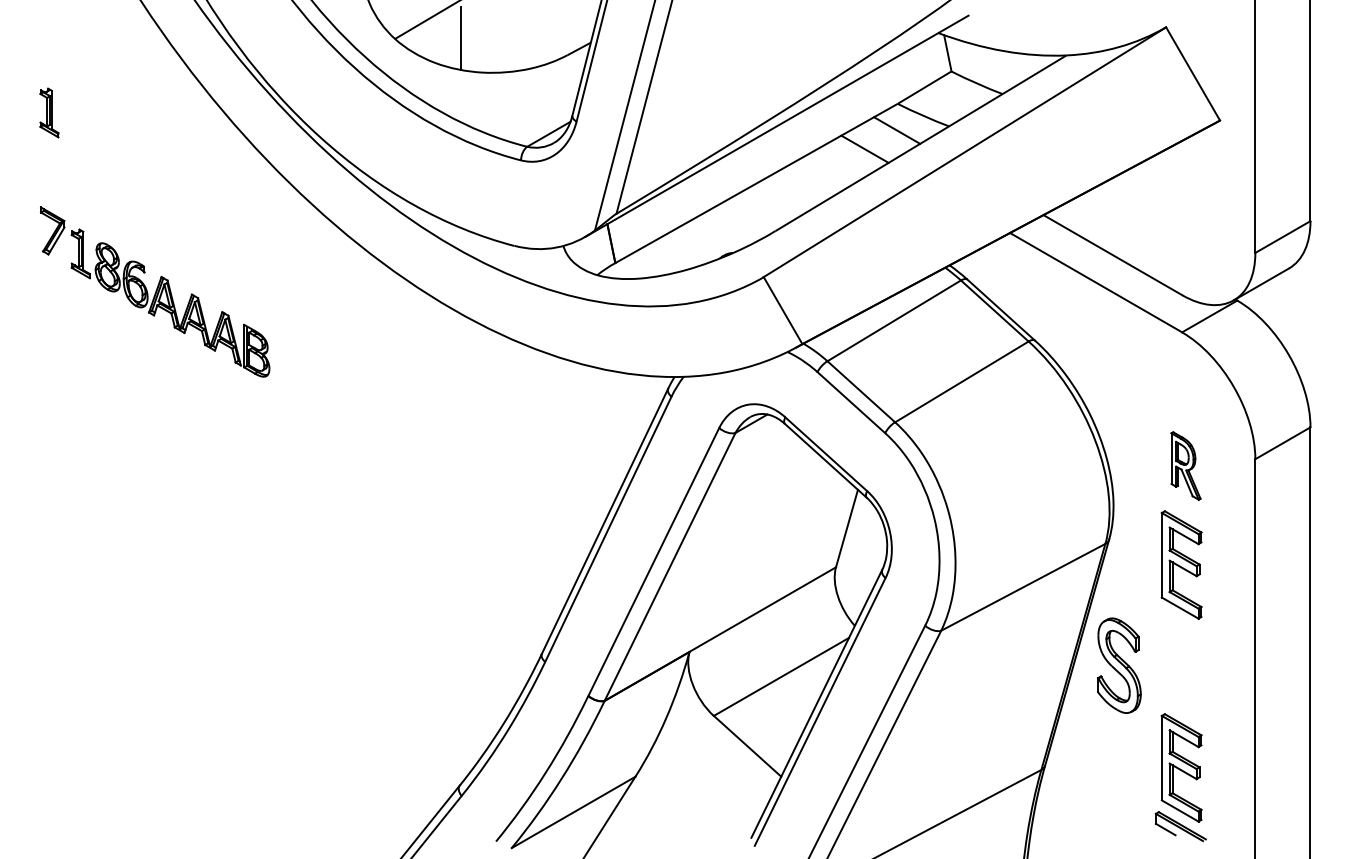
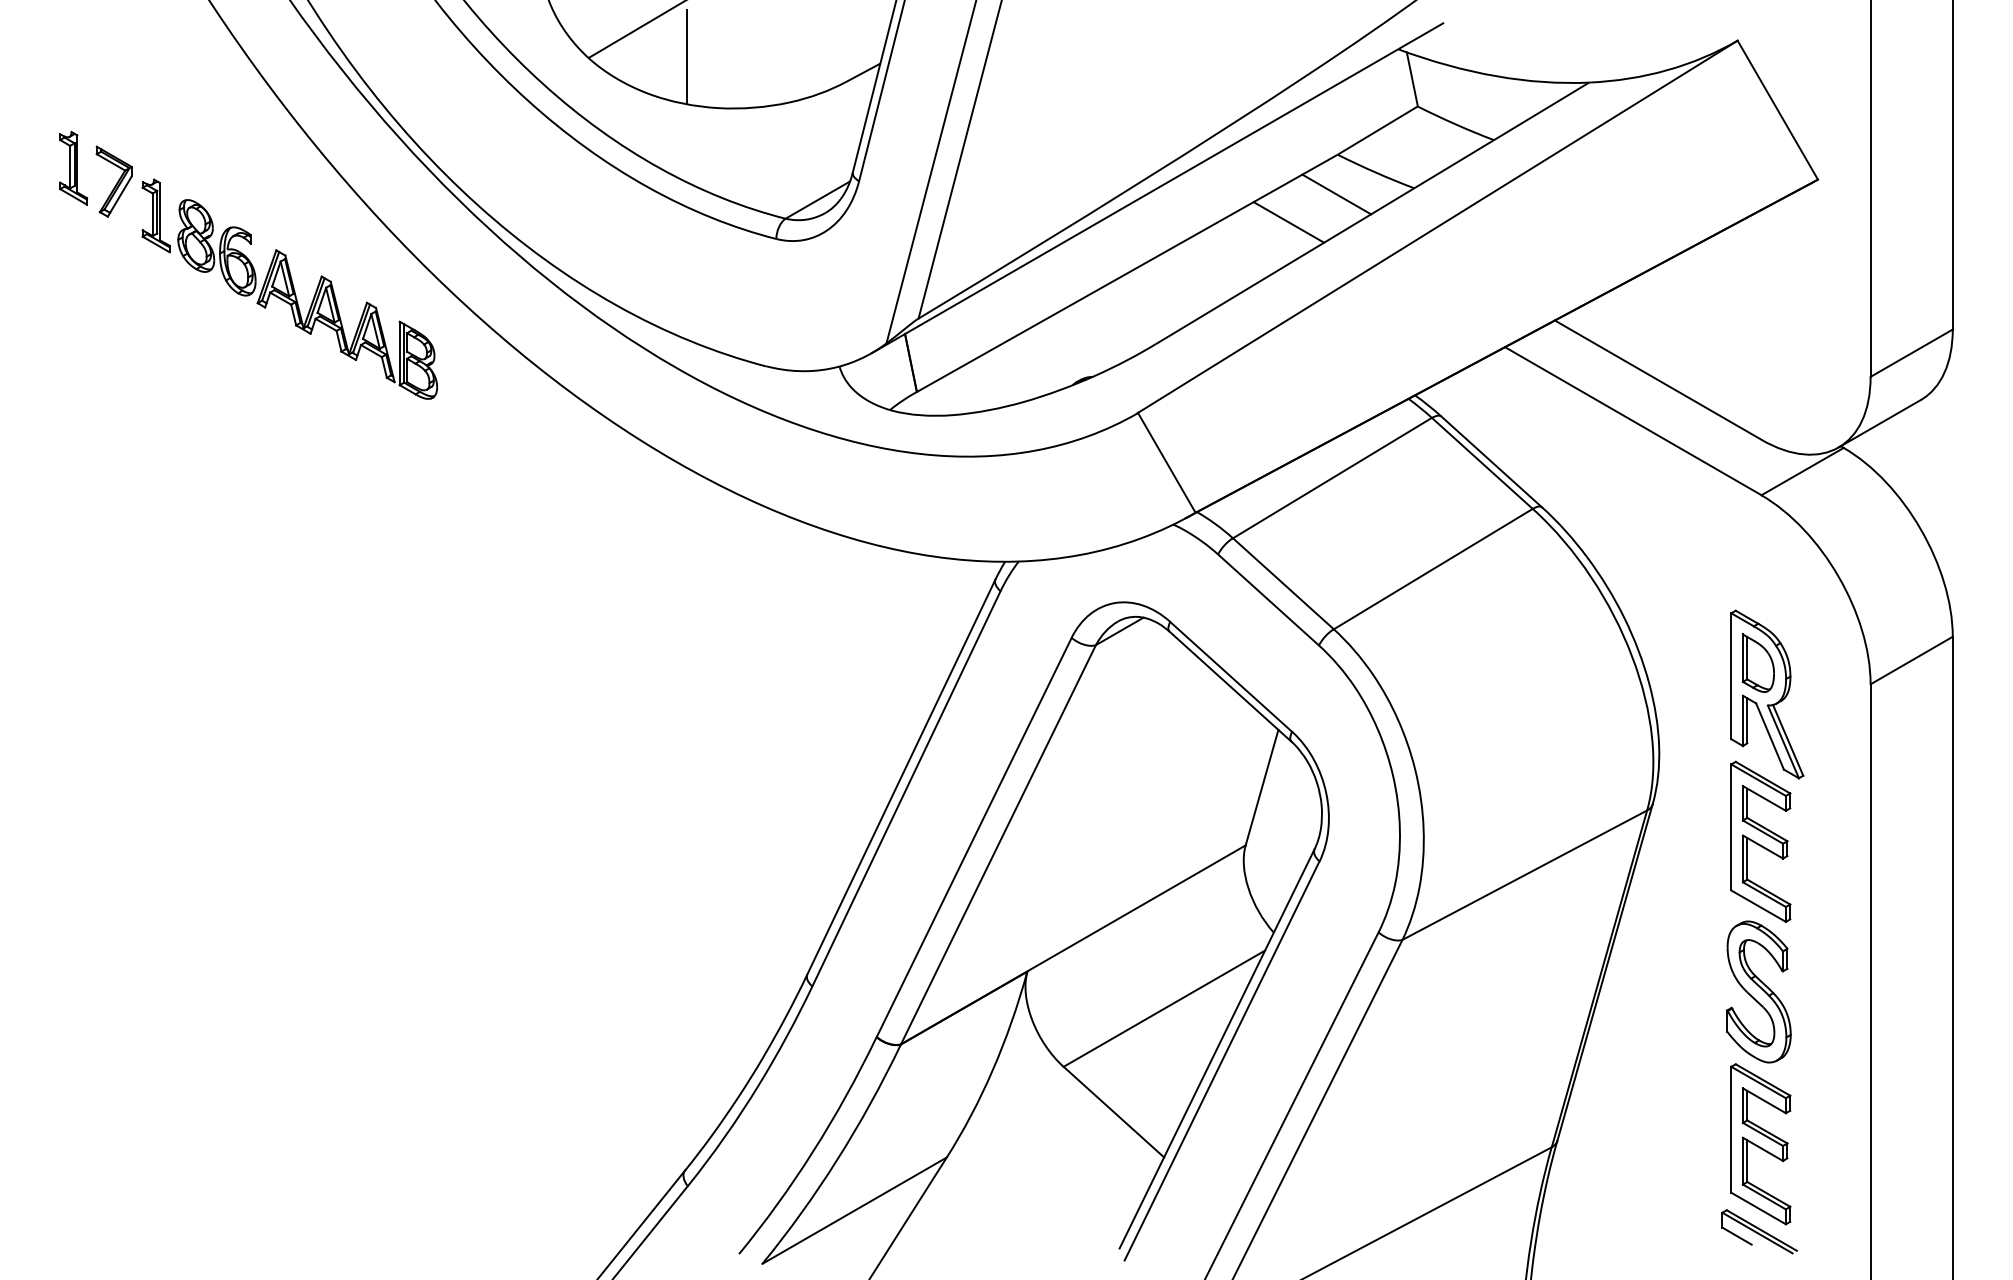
part: (154, 291) -> (265, 271), moved
part: (1185, 465) -> (1766, 693), size x1.67
part: (1119, 665) -> (1759, 991), moved

